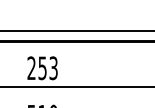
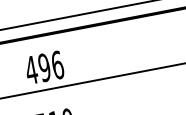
text: (42, 68) -> (44, 67), 253 -> 496

